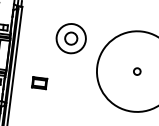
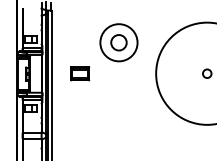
part: (39, 82) -> (80, 73), moved

